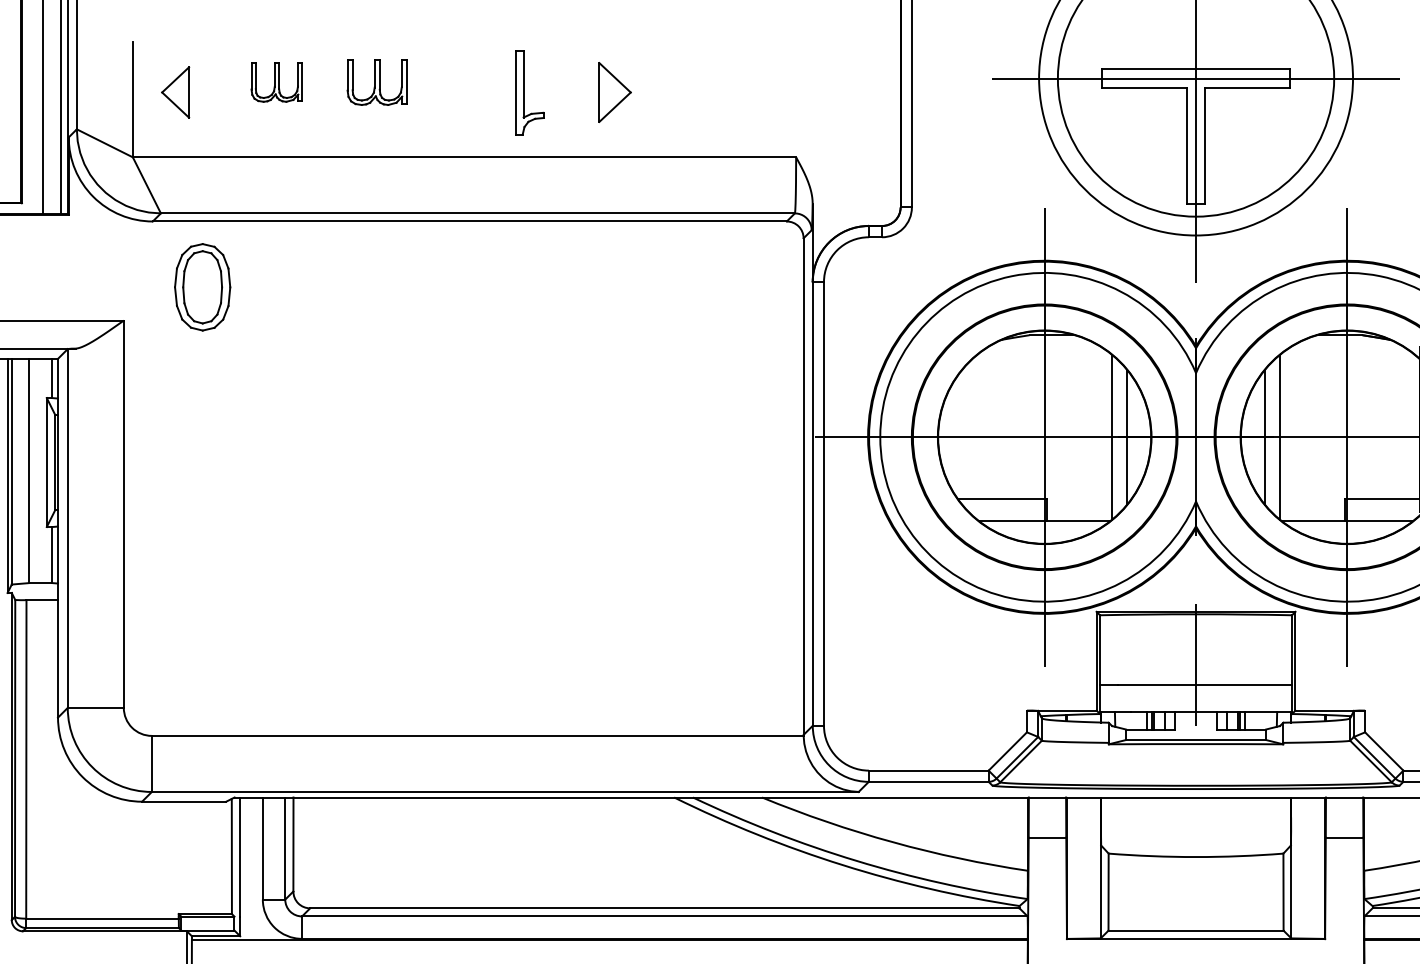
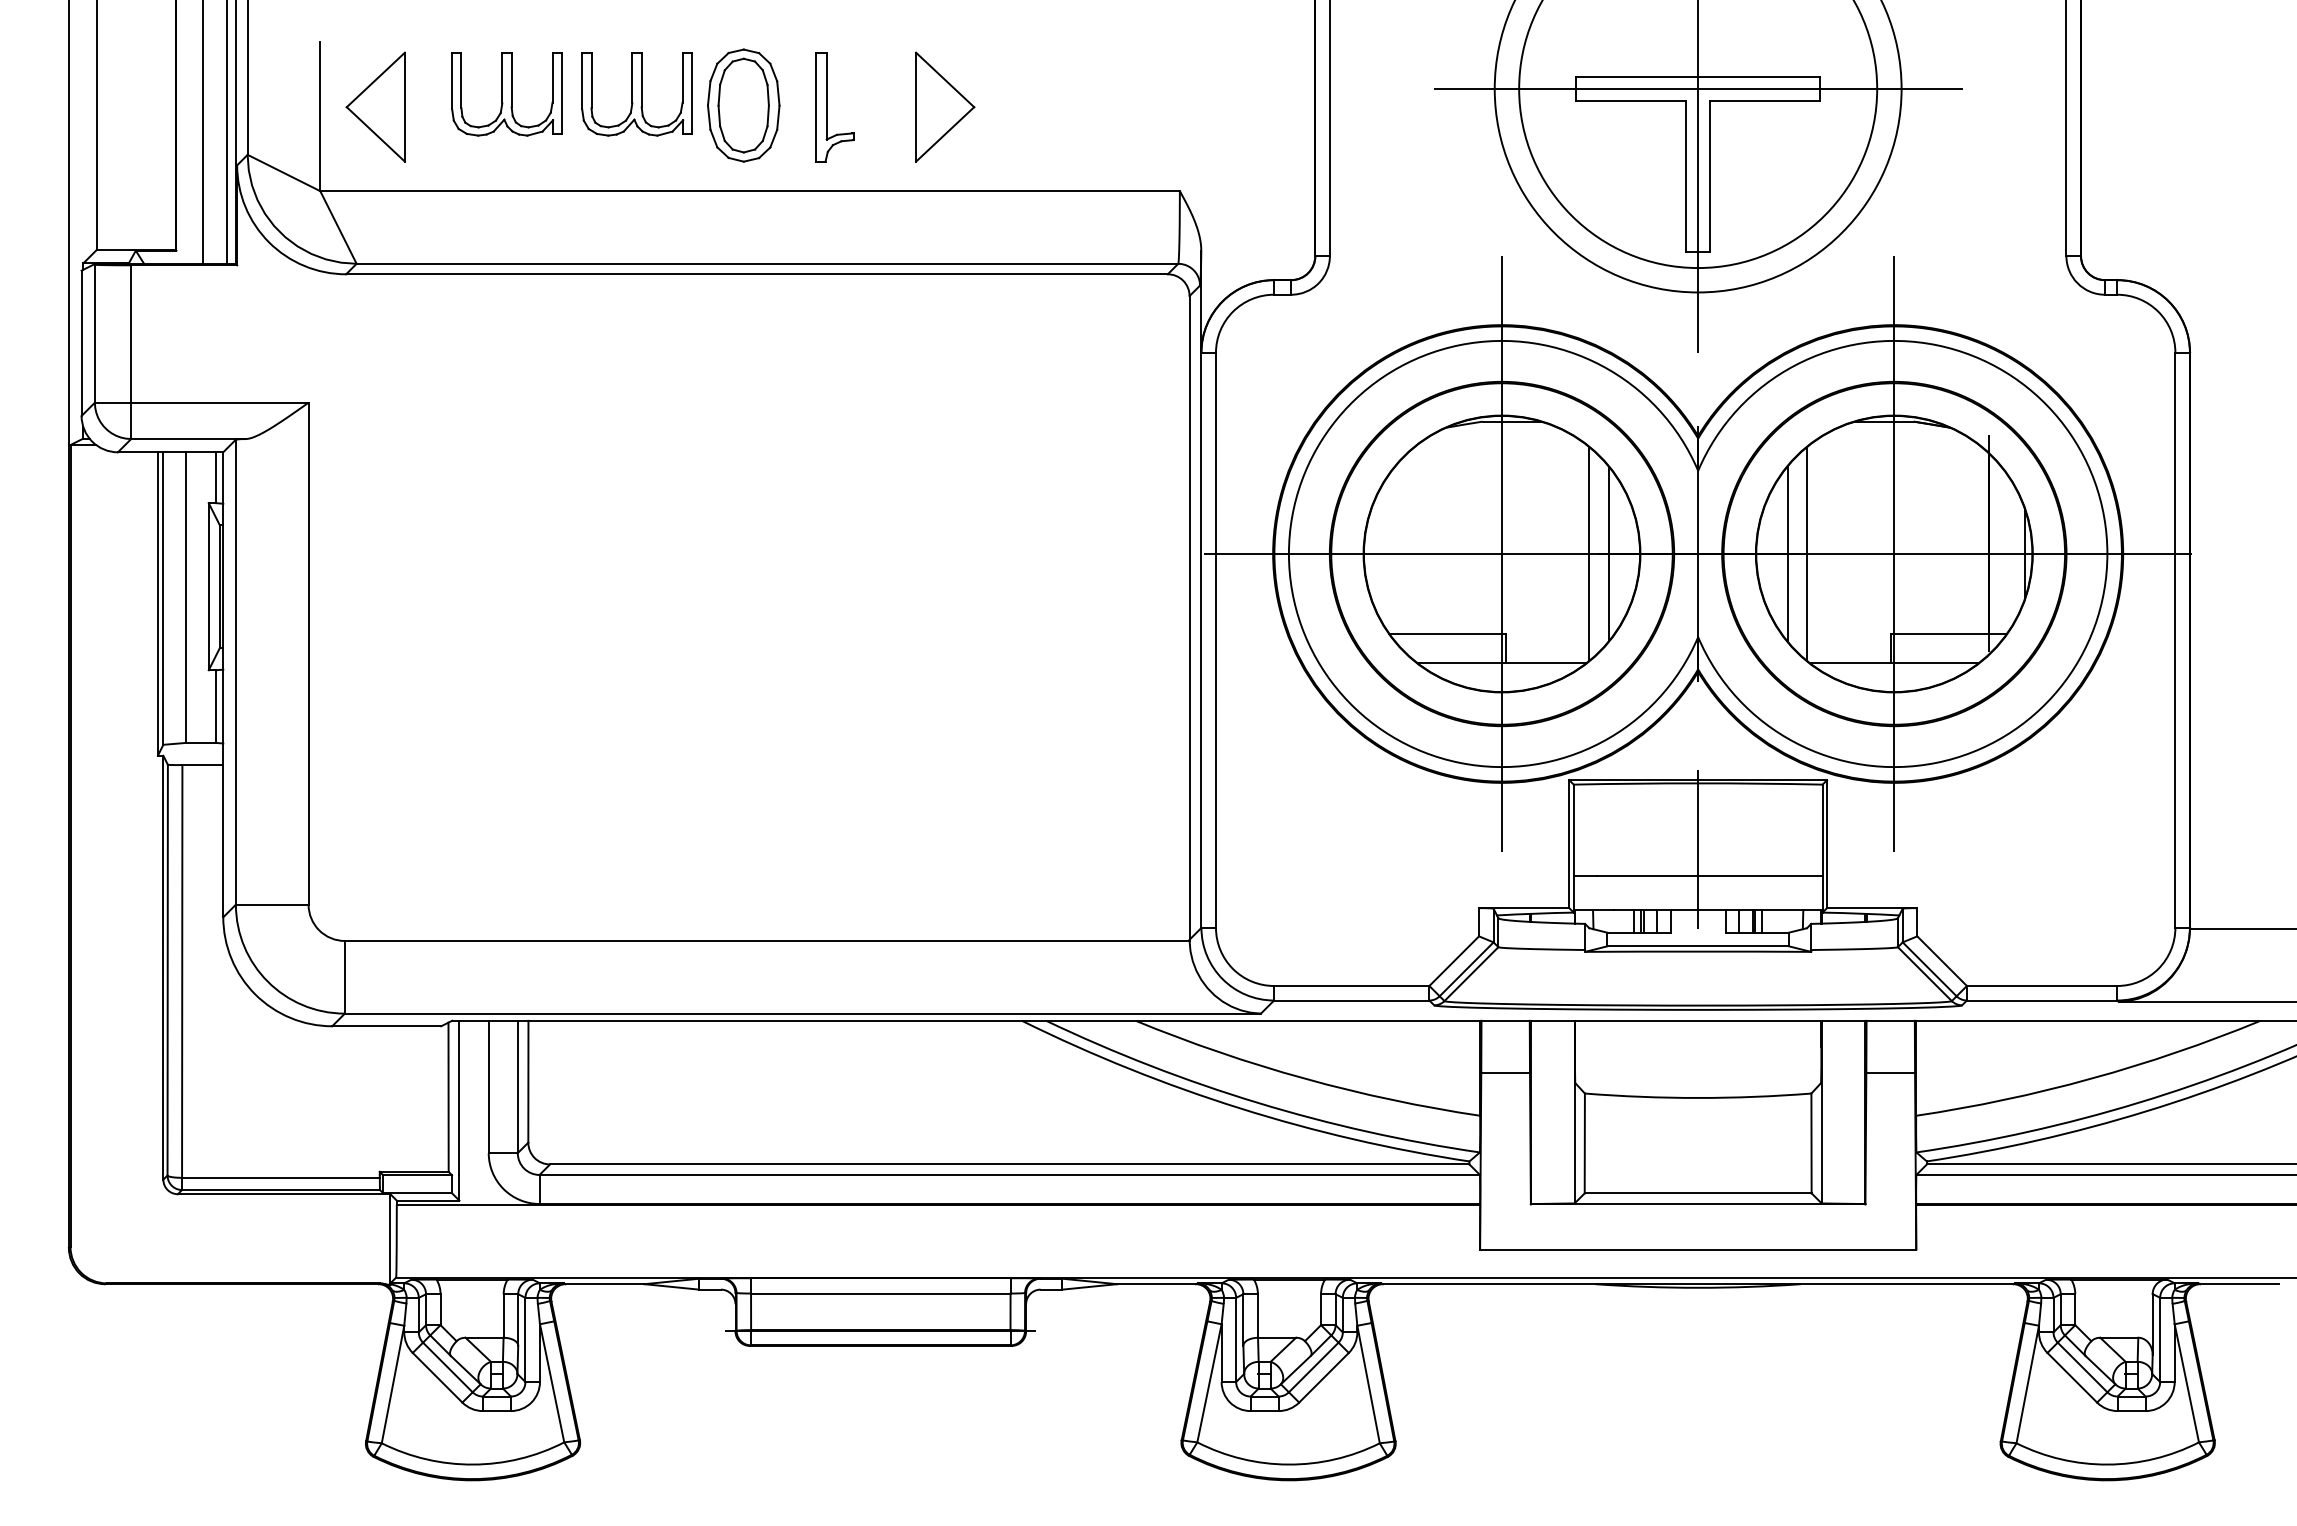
part: (276, 82) -> (506, 94), size x1.67
part: (376, 82) -> (636, 94), size x1.43
part: (175, 92) -> (375, 106), size x1.67
part: (615, 92) -> (945, 106), size x1.43
part: (202, 287) -> (743, 105), moved

